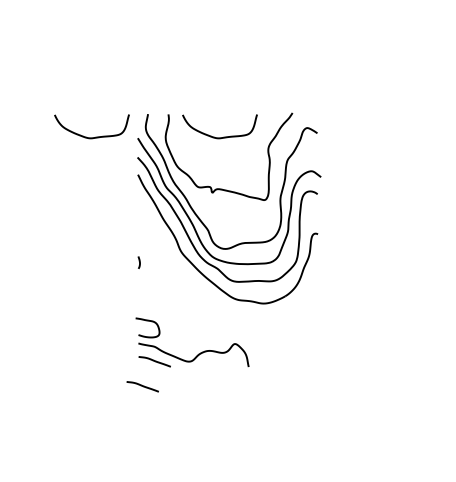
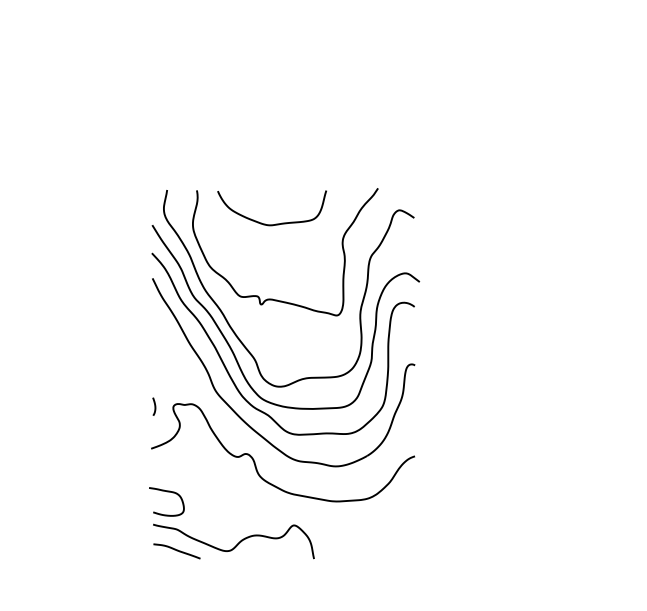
curve: (95, 136) -> (90, 222), removed
curve: (208, 299) -> (255, 460), added
curve: (142, 386) -> (159, 587), removed

